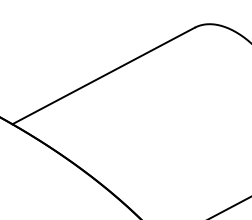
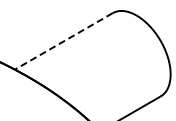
line: (103, 76) -> (63, 41), solid -> dashed

